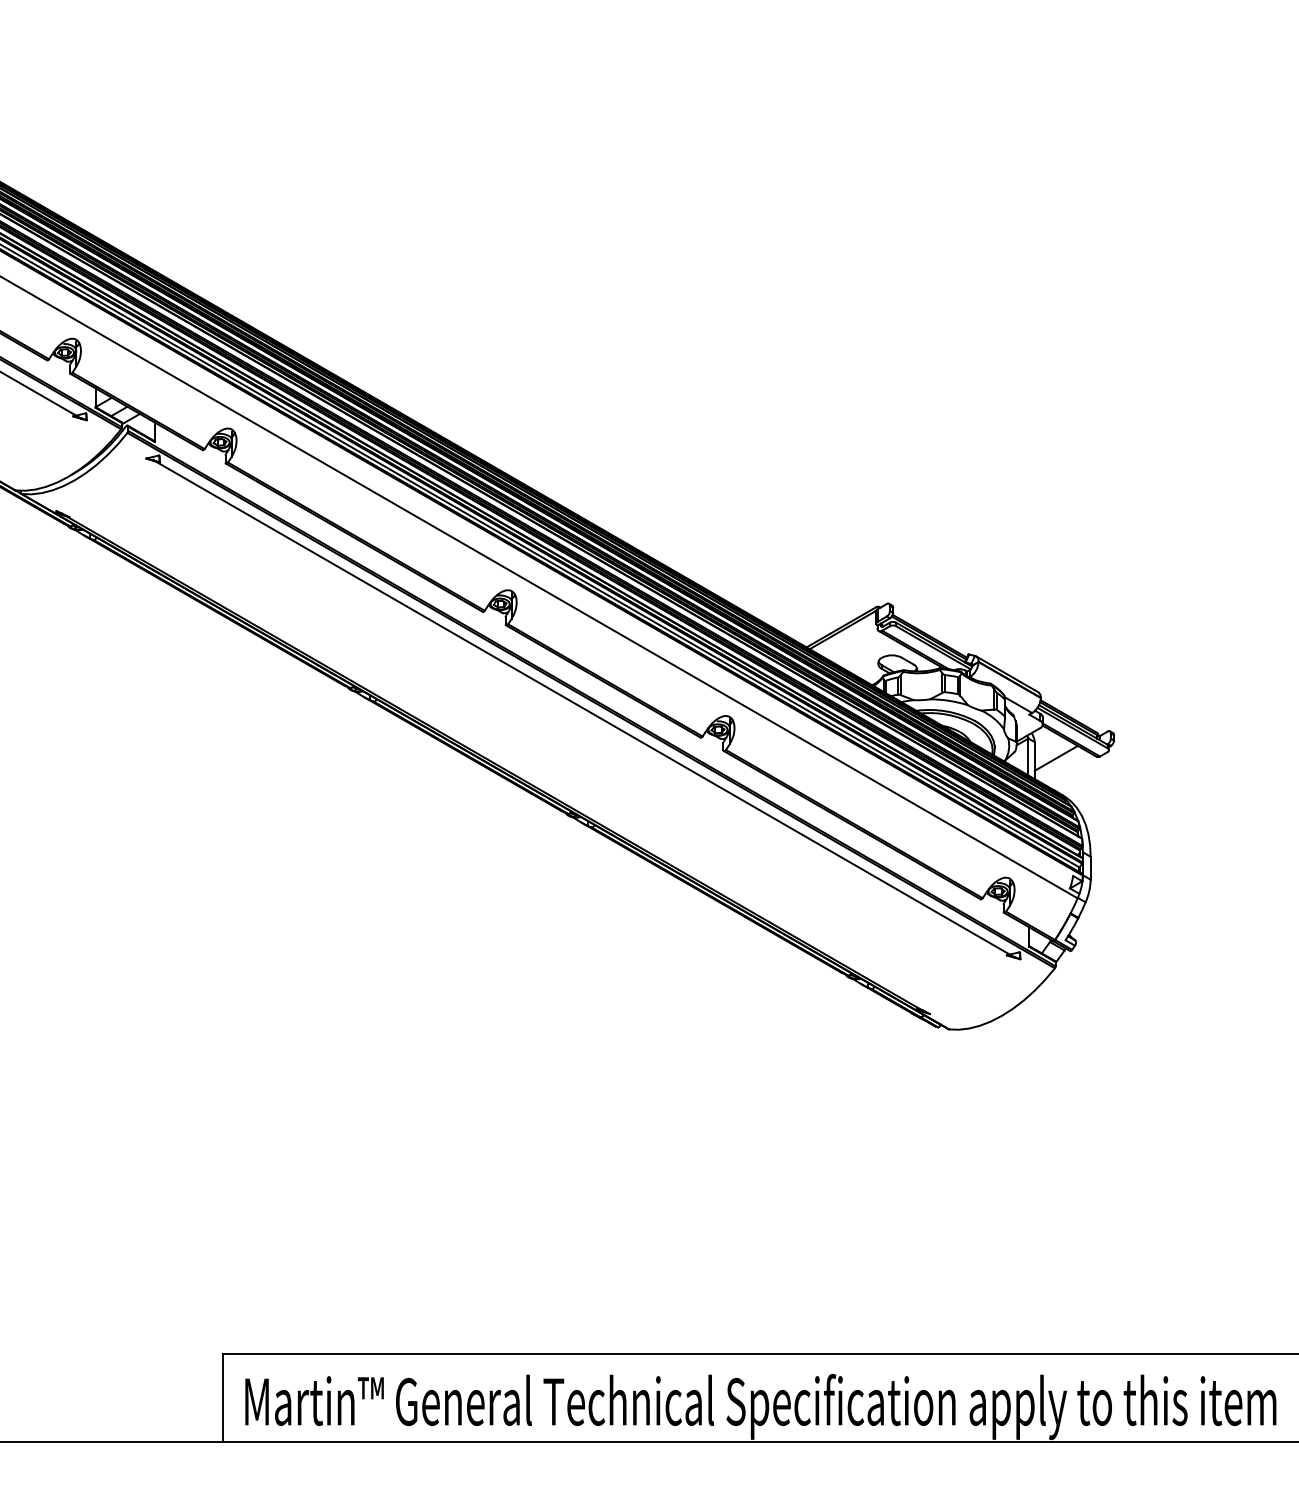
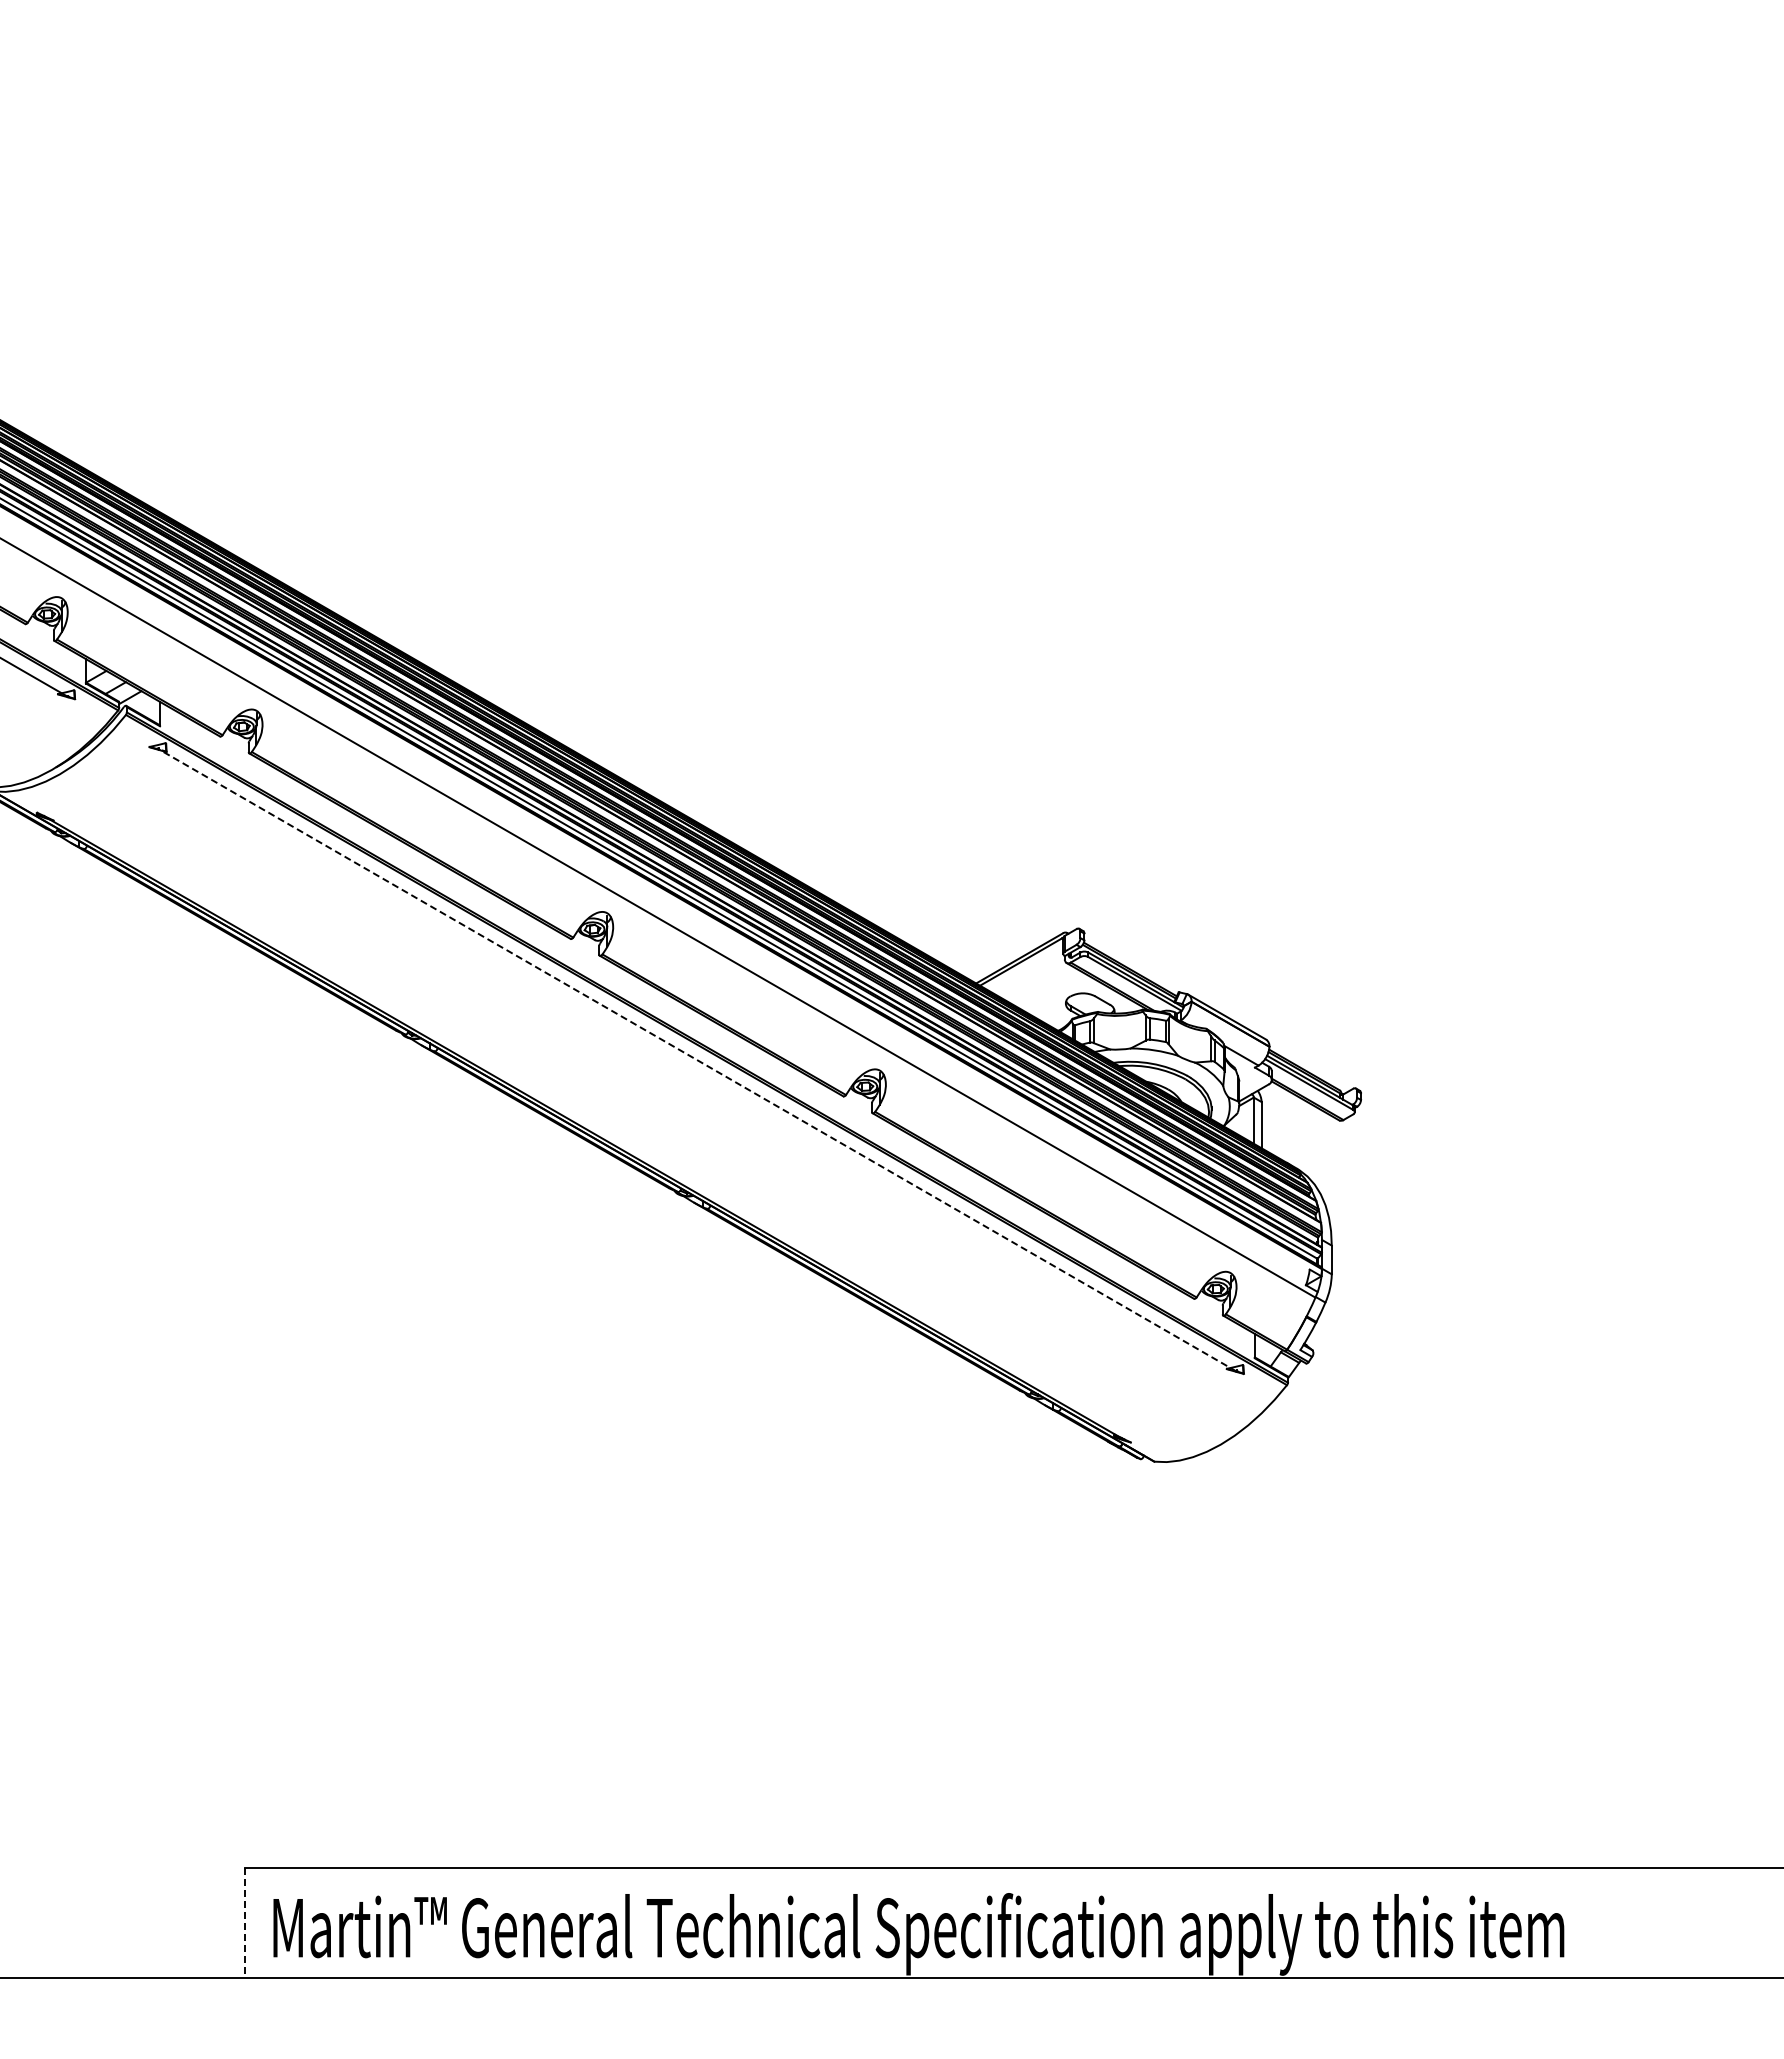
line: (584, 708) -> (697, 1060), solid -> dashed
line: (1056, 758) -> (1288, 1122), removed
line: (222, 1398) -> (245, 1923), solid -> dashed

